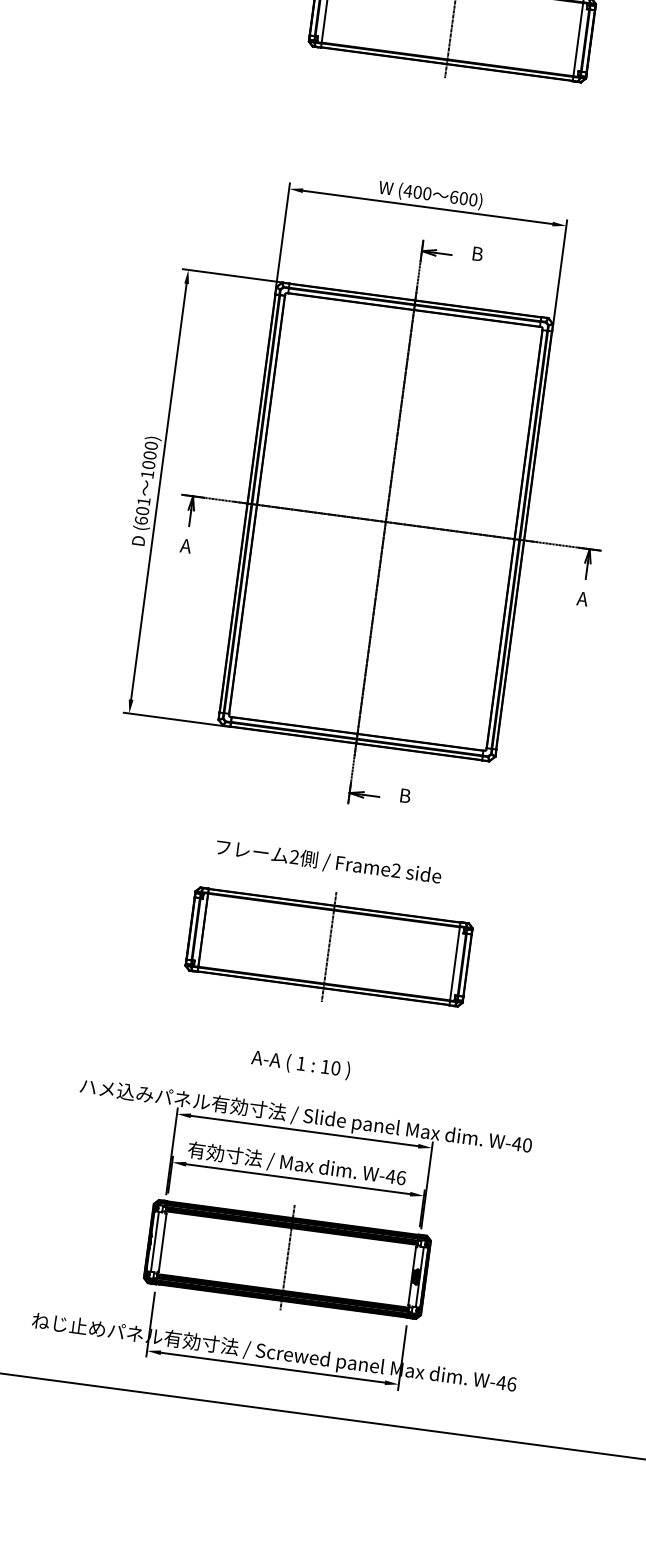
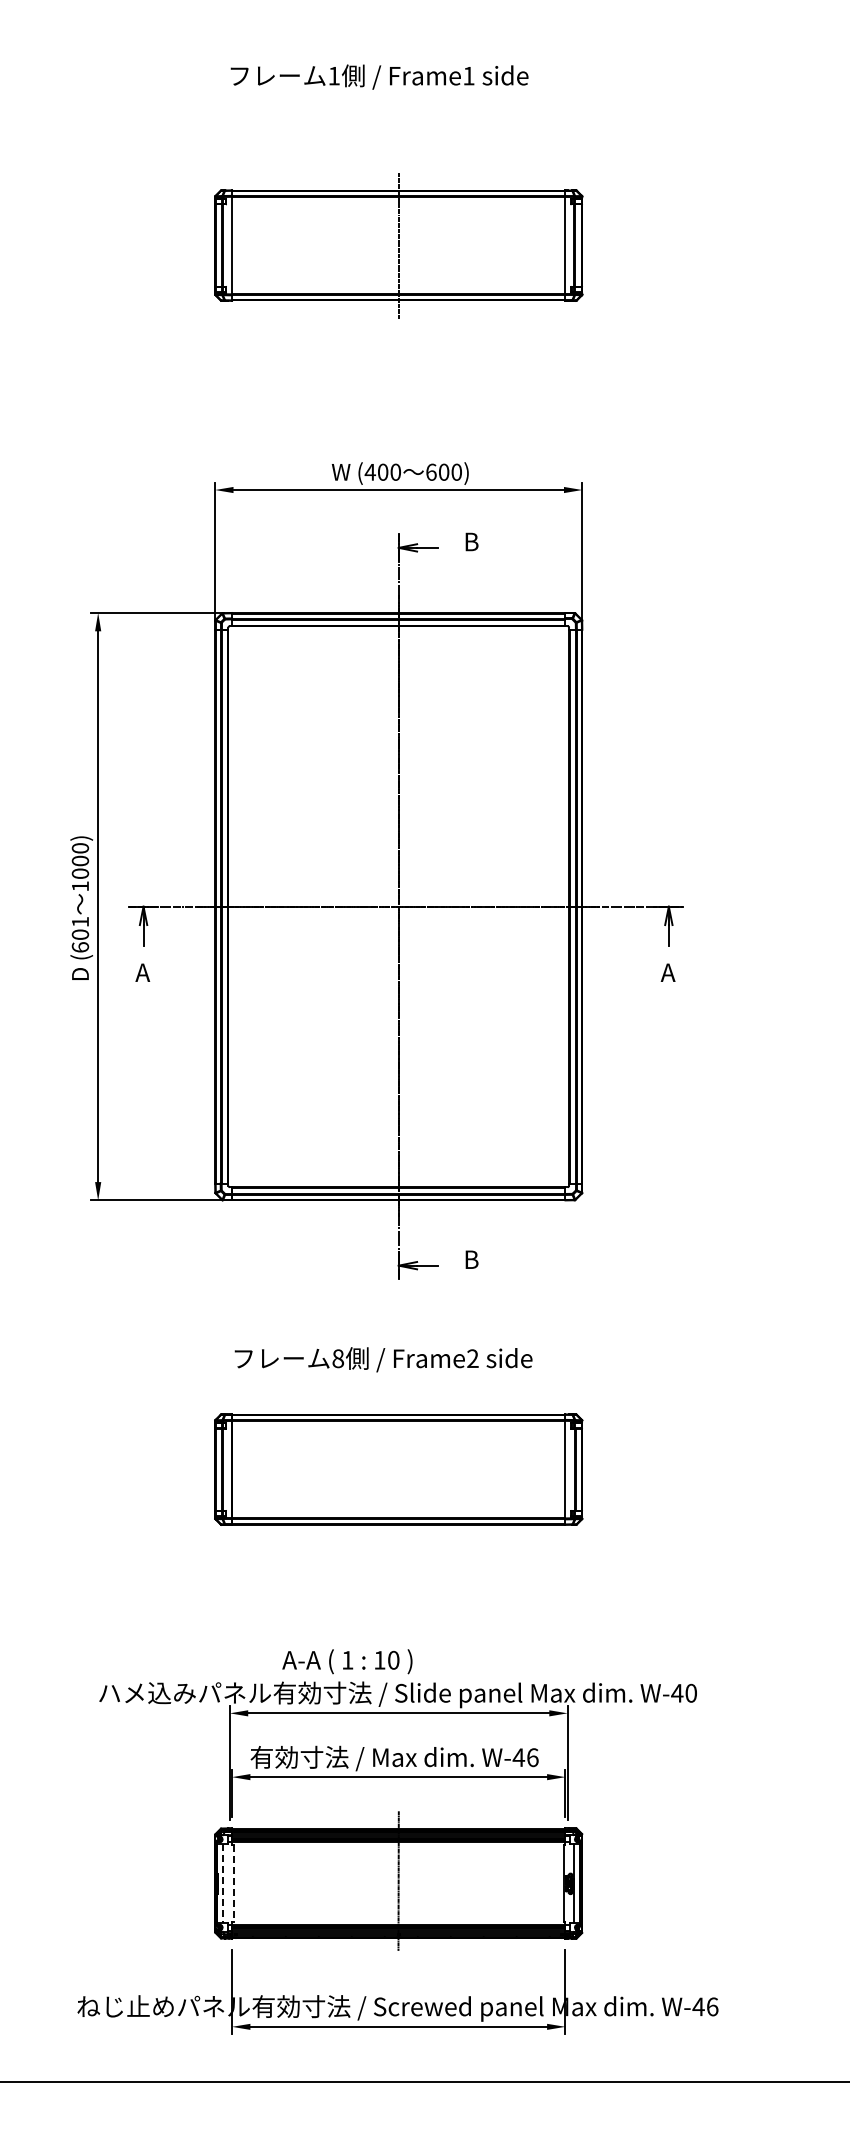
text: (294, 857) -> (338, 1358), 2 -> 8
line: (328, 946) -> (398, 1469), removed
text: (300, 1064) -> (347, 1661), moved
line: (155, 1241) -> (223, 1883), solid -> dashed
line: (162, 1242) -> (233, 1883), solid -> dashed

